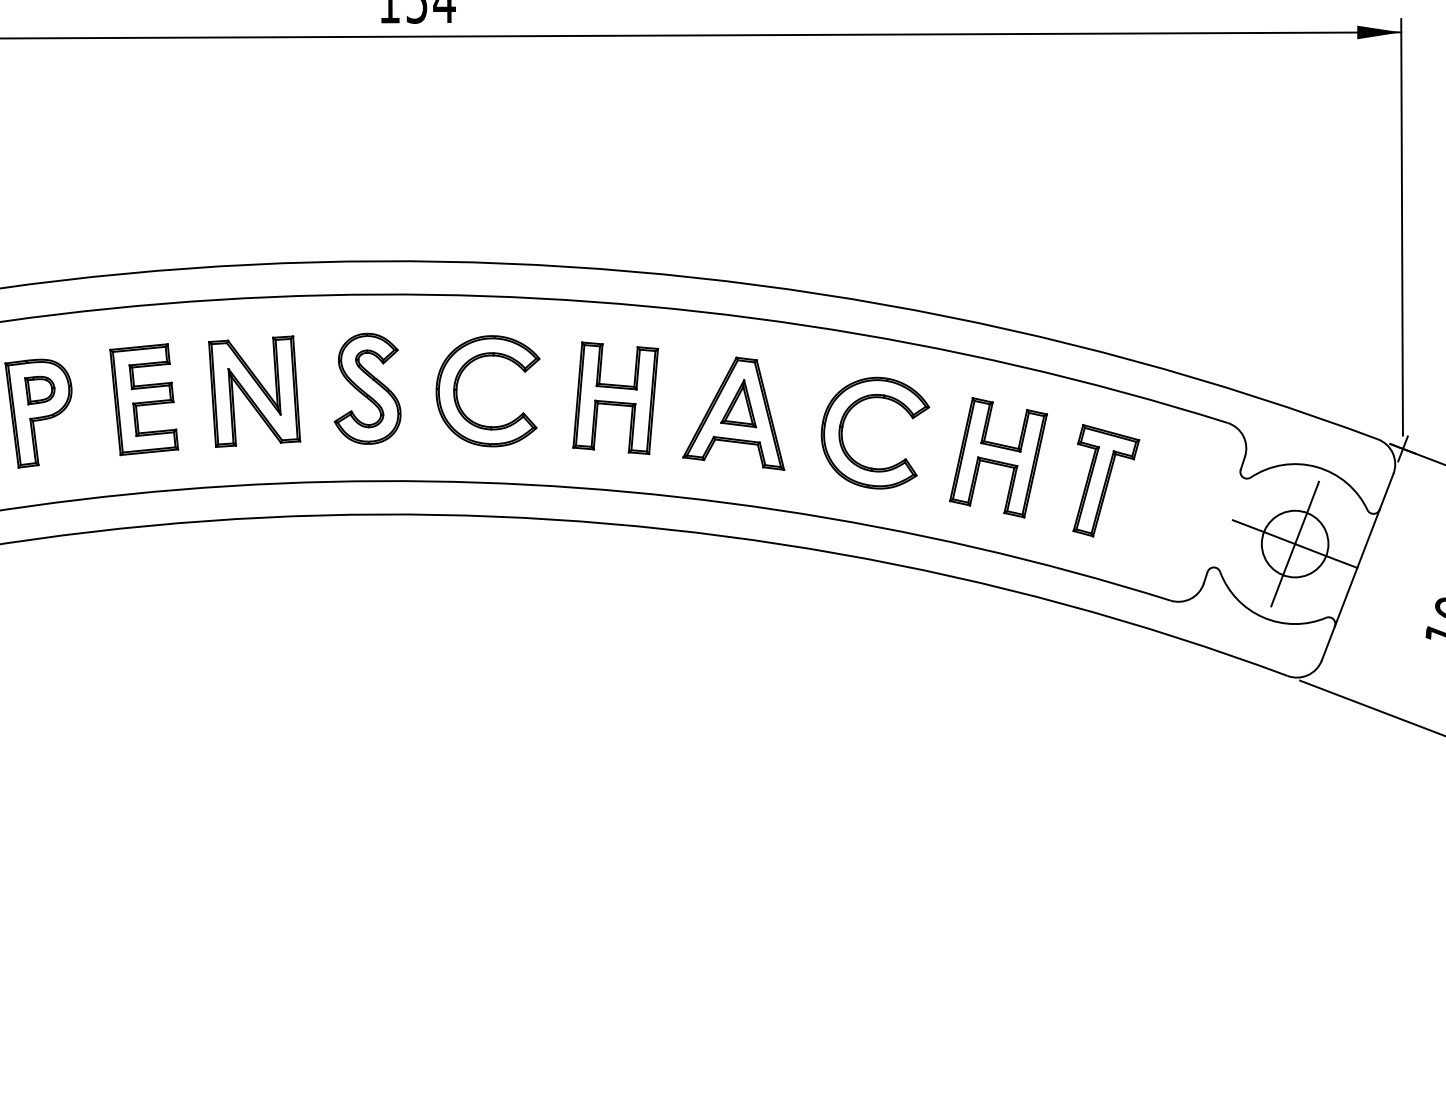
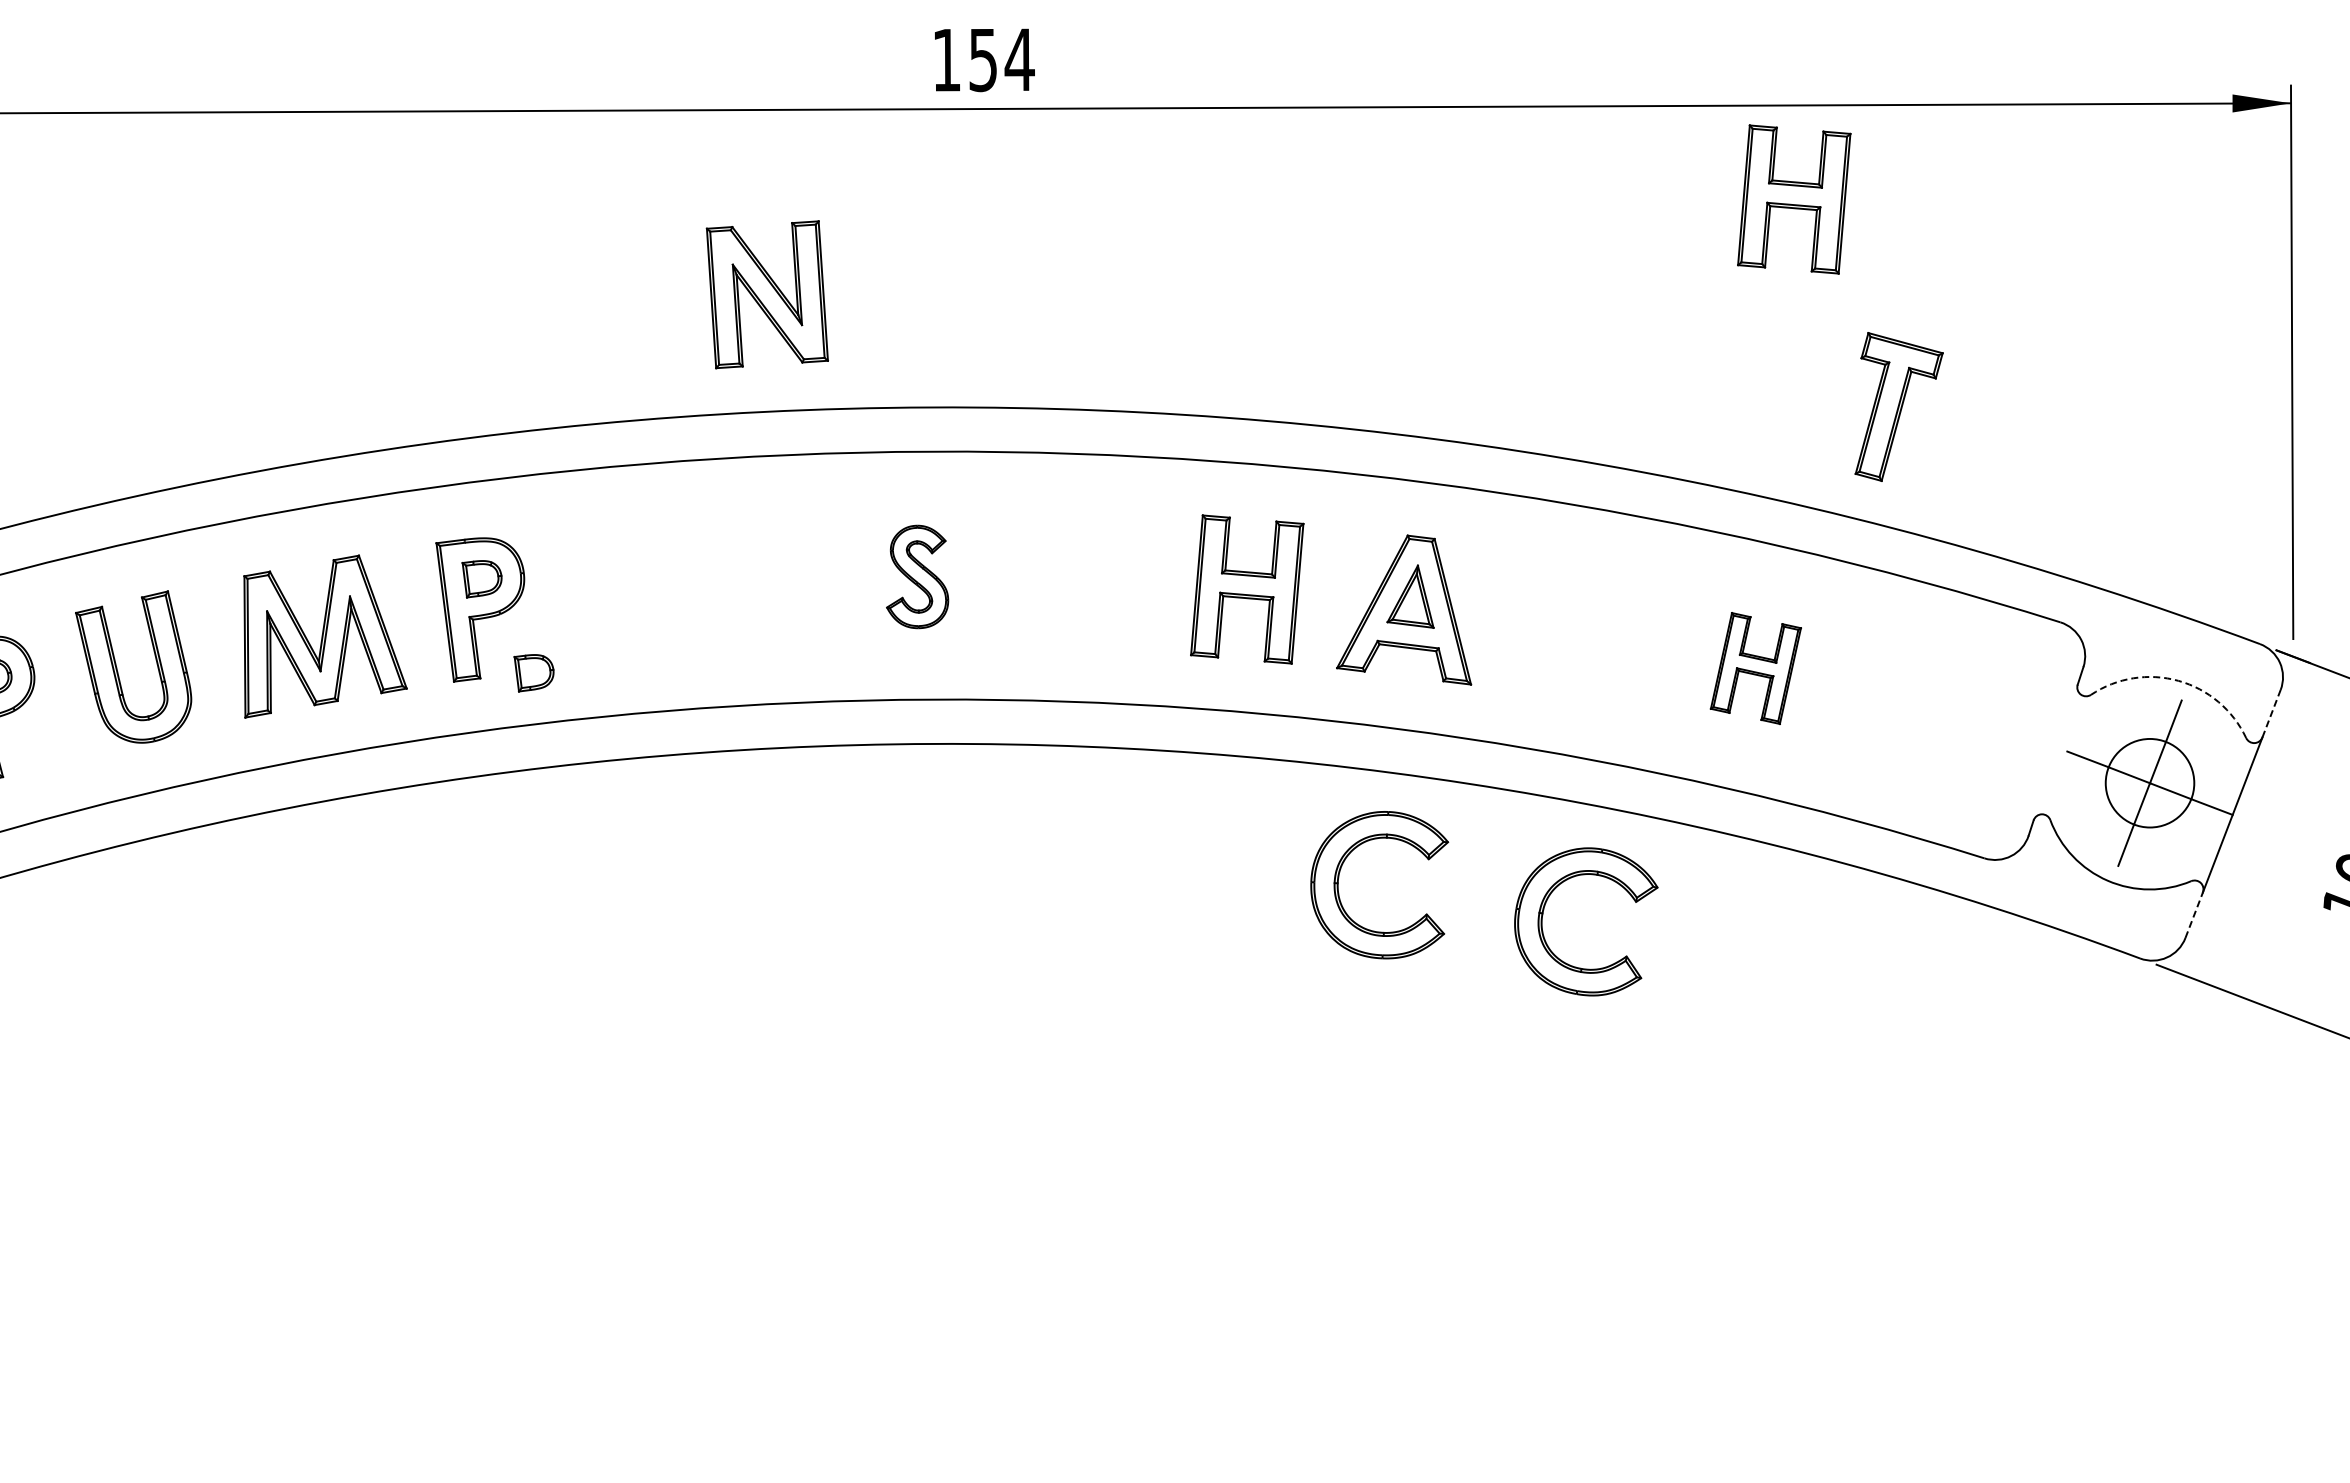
part: (1027, 104) -> (1794, 199), added
part: (457, 385) -> (1339, 877), moved
part: (367, 388) -> (917, 576), size x0.7
part: (253, 391) -> (766, 294), moved
part: (144, 399) -> (620, 590), removed
part: (843, 428) -> (1543, 915), moved
line: (1403, 448) -> (2293, 656), removed
part: (998, 457) -> (1755, 668), size x0.7
part: (78, 461) -> (533, 673), added
arc: (1316, 466) -> (2178, 680), solid -> dashed
part: (1105, 480) -> (1898, 406), moved
line: (1386, 491) -> (2271, 713), solid -> dashed
line: (1328, 642) -> (2194, 914), solid -> dashed

